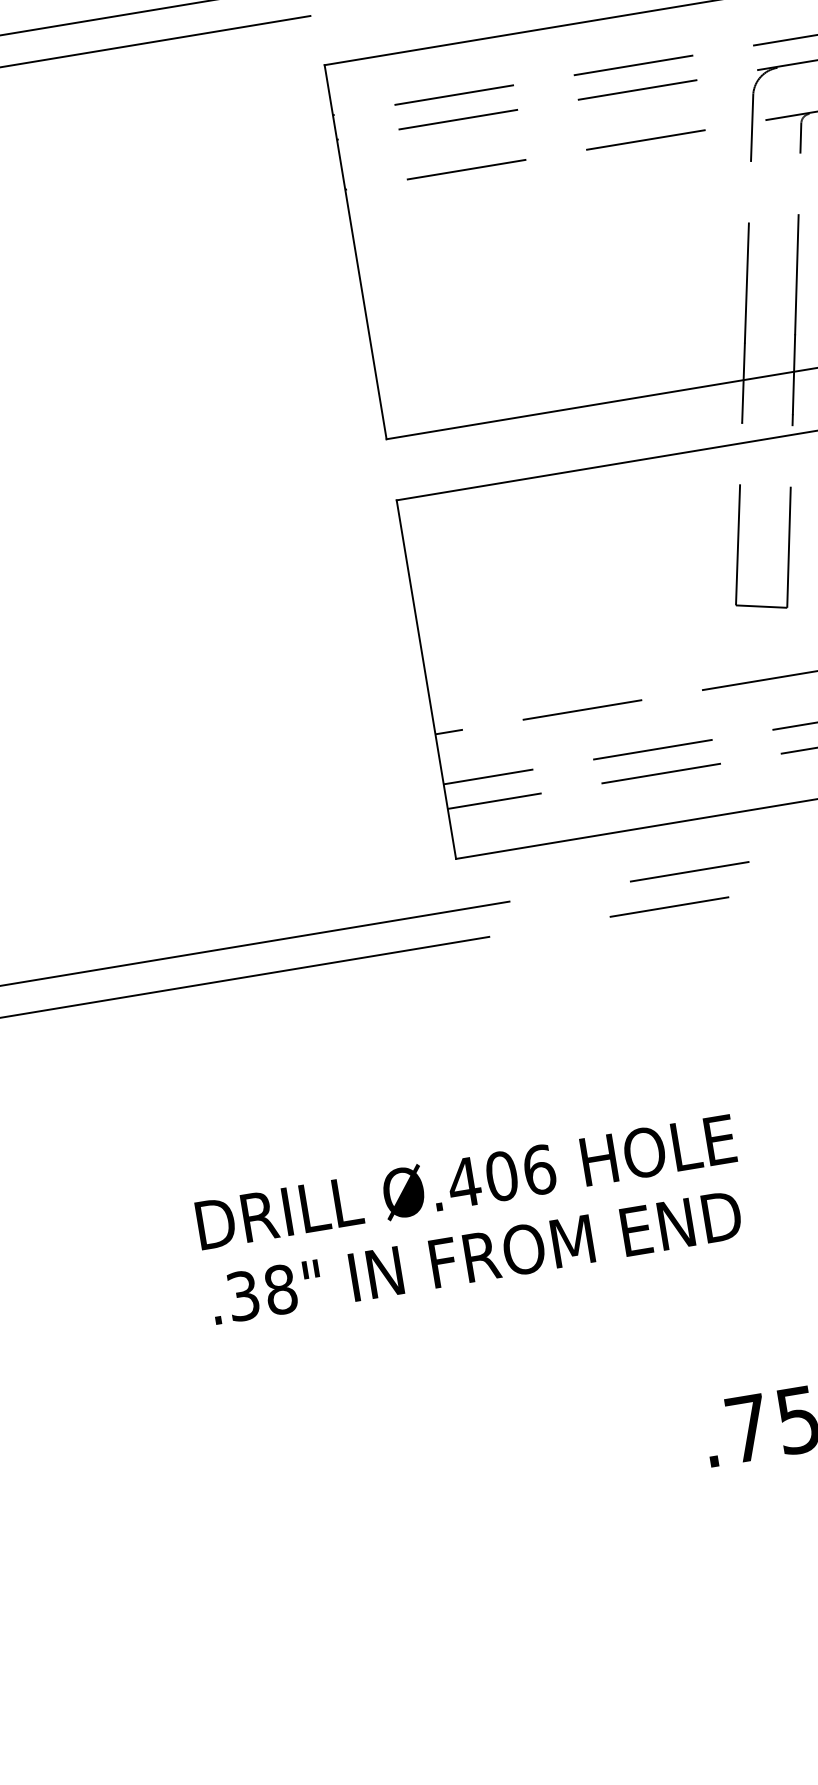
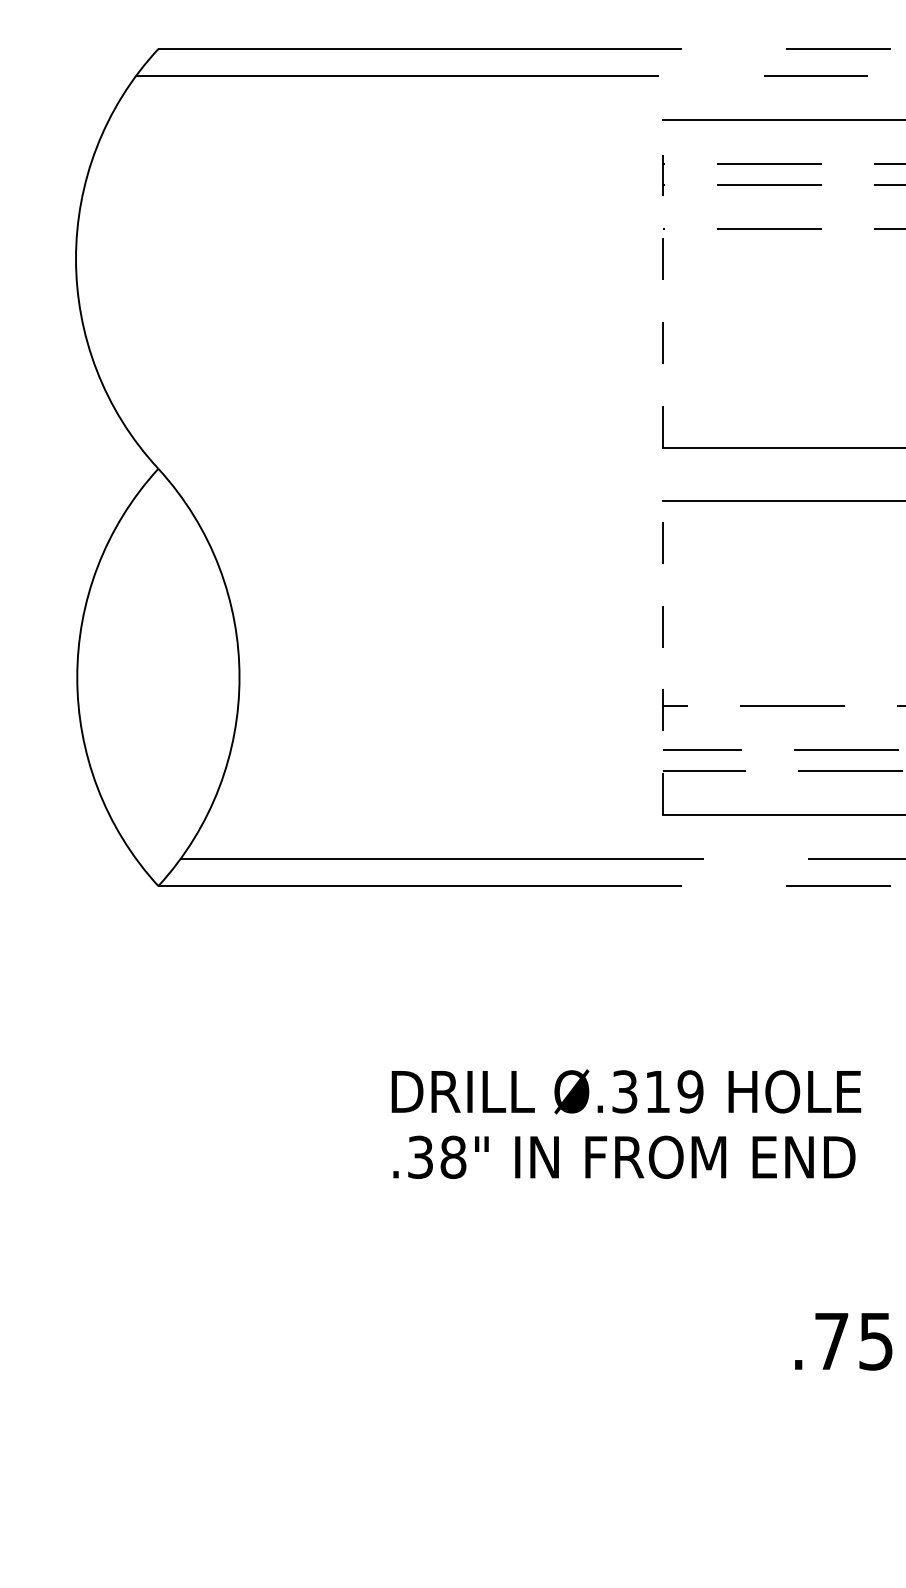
line: (355, 251) -> (663, 283), solid -> dashed
line: (426, 680) -> (663, 658), solid -> dashed
text: (501, 1175) -> (657, 1091), Ø.406 -> Ø.319

